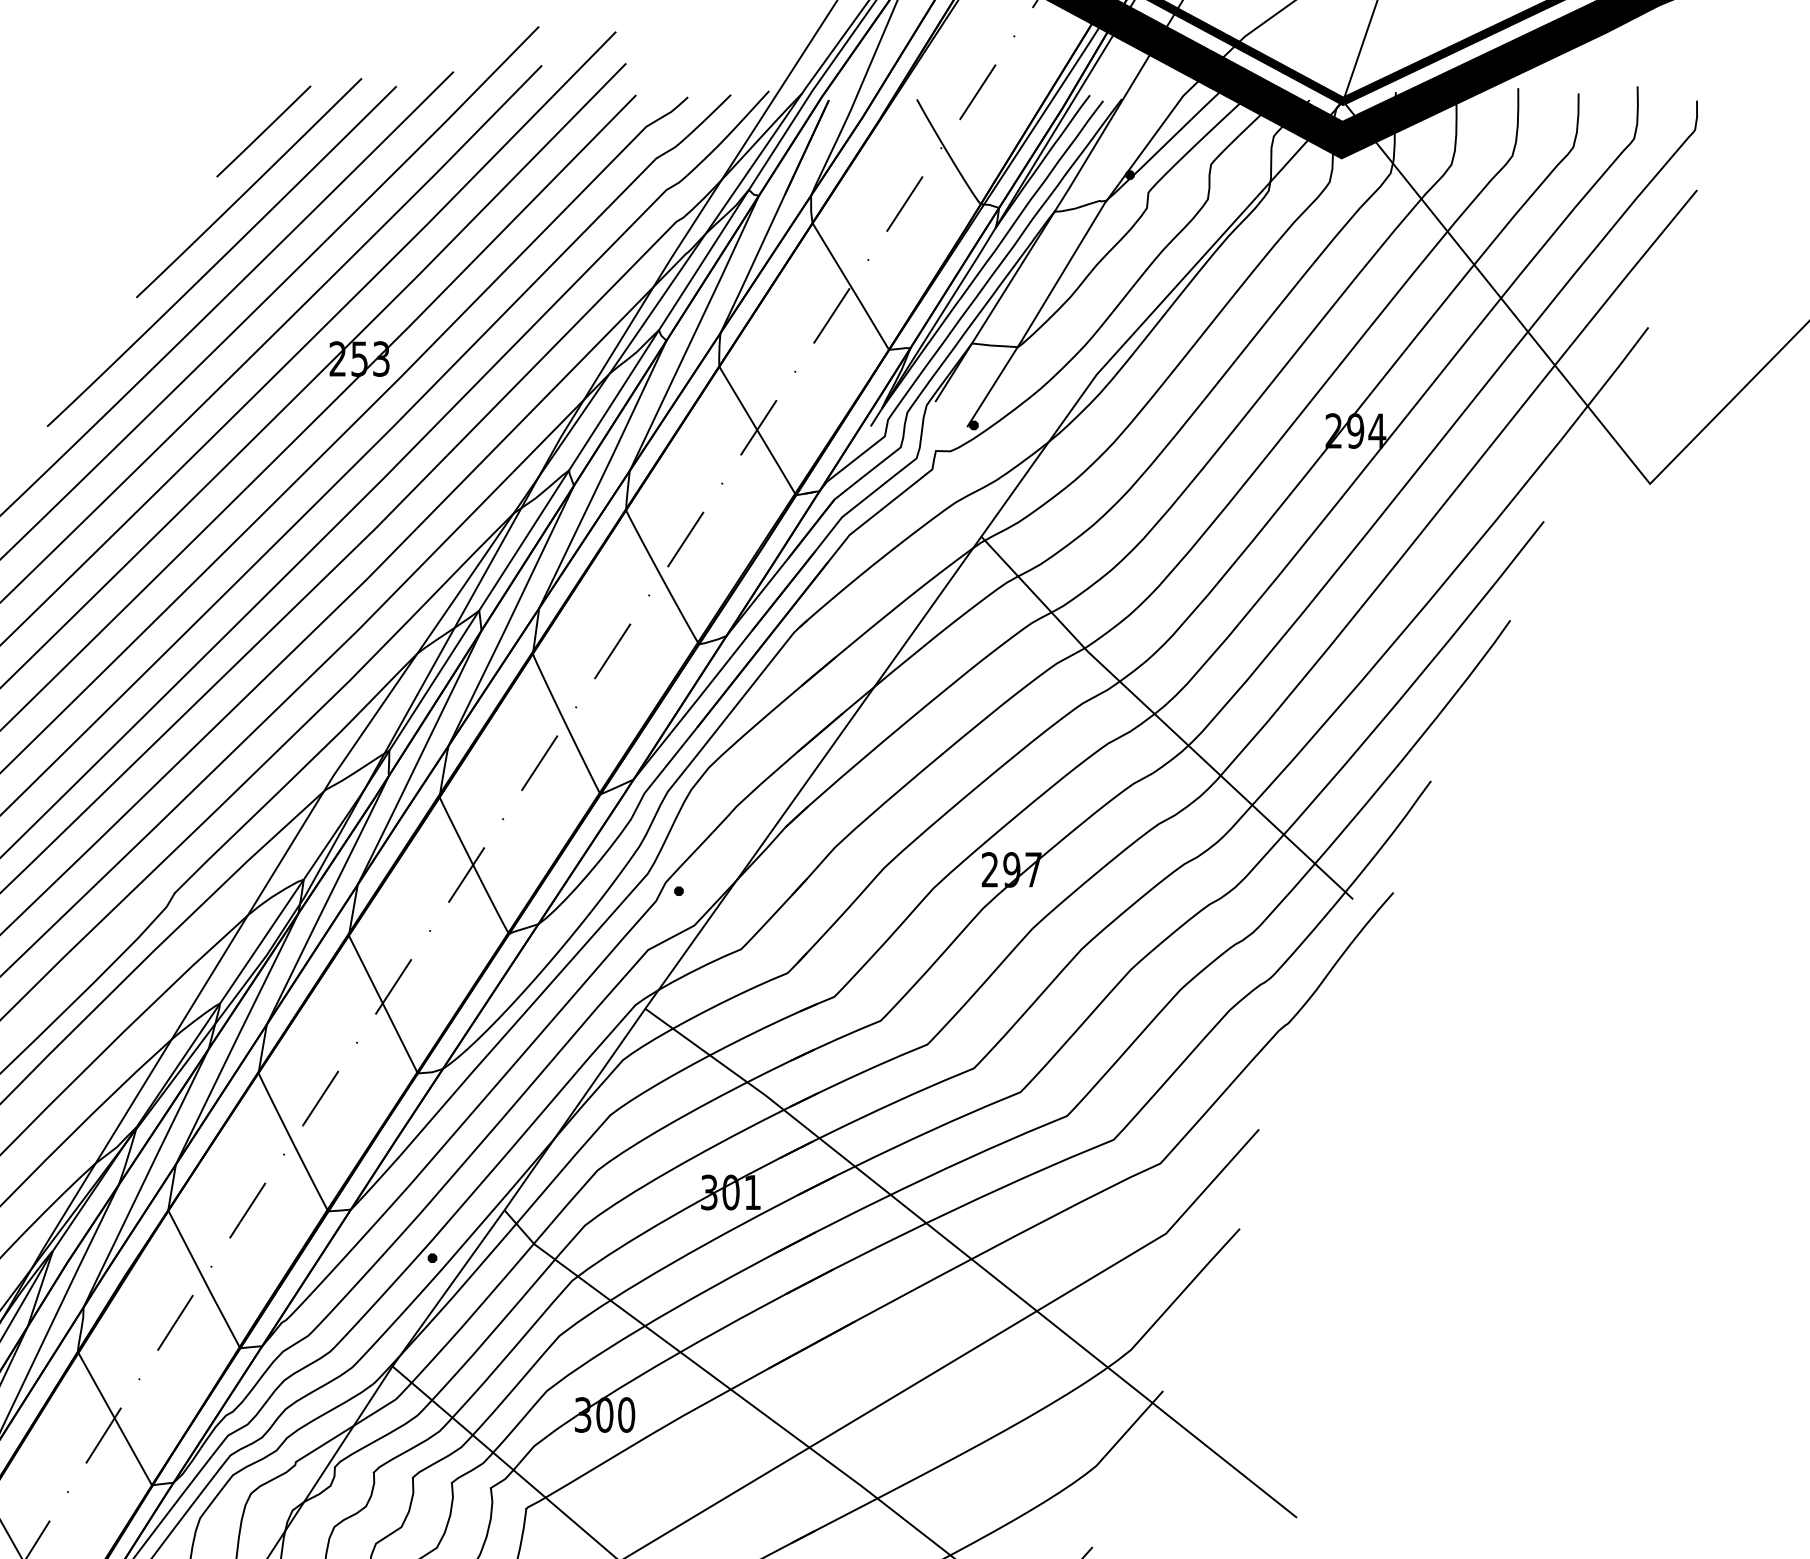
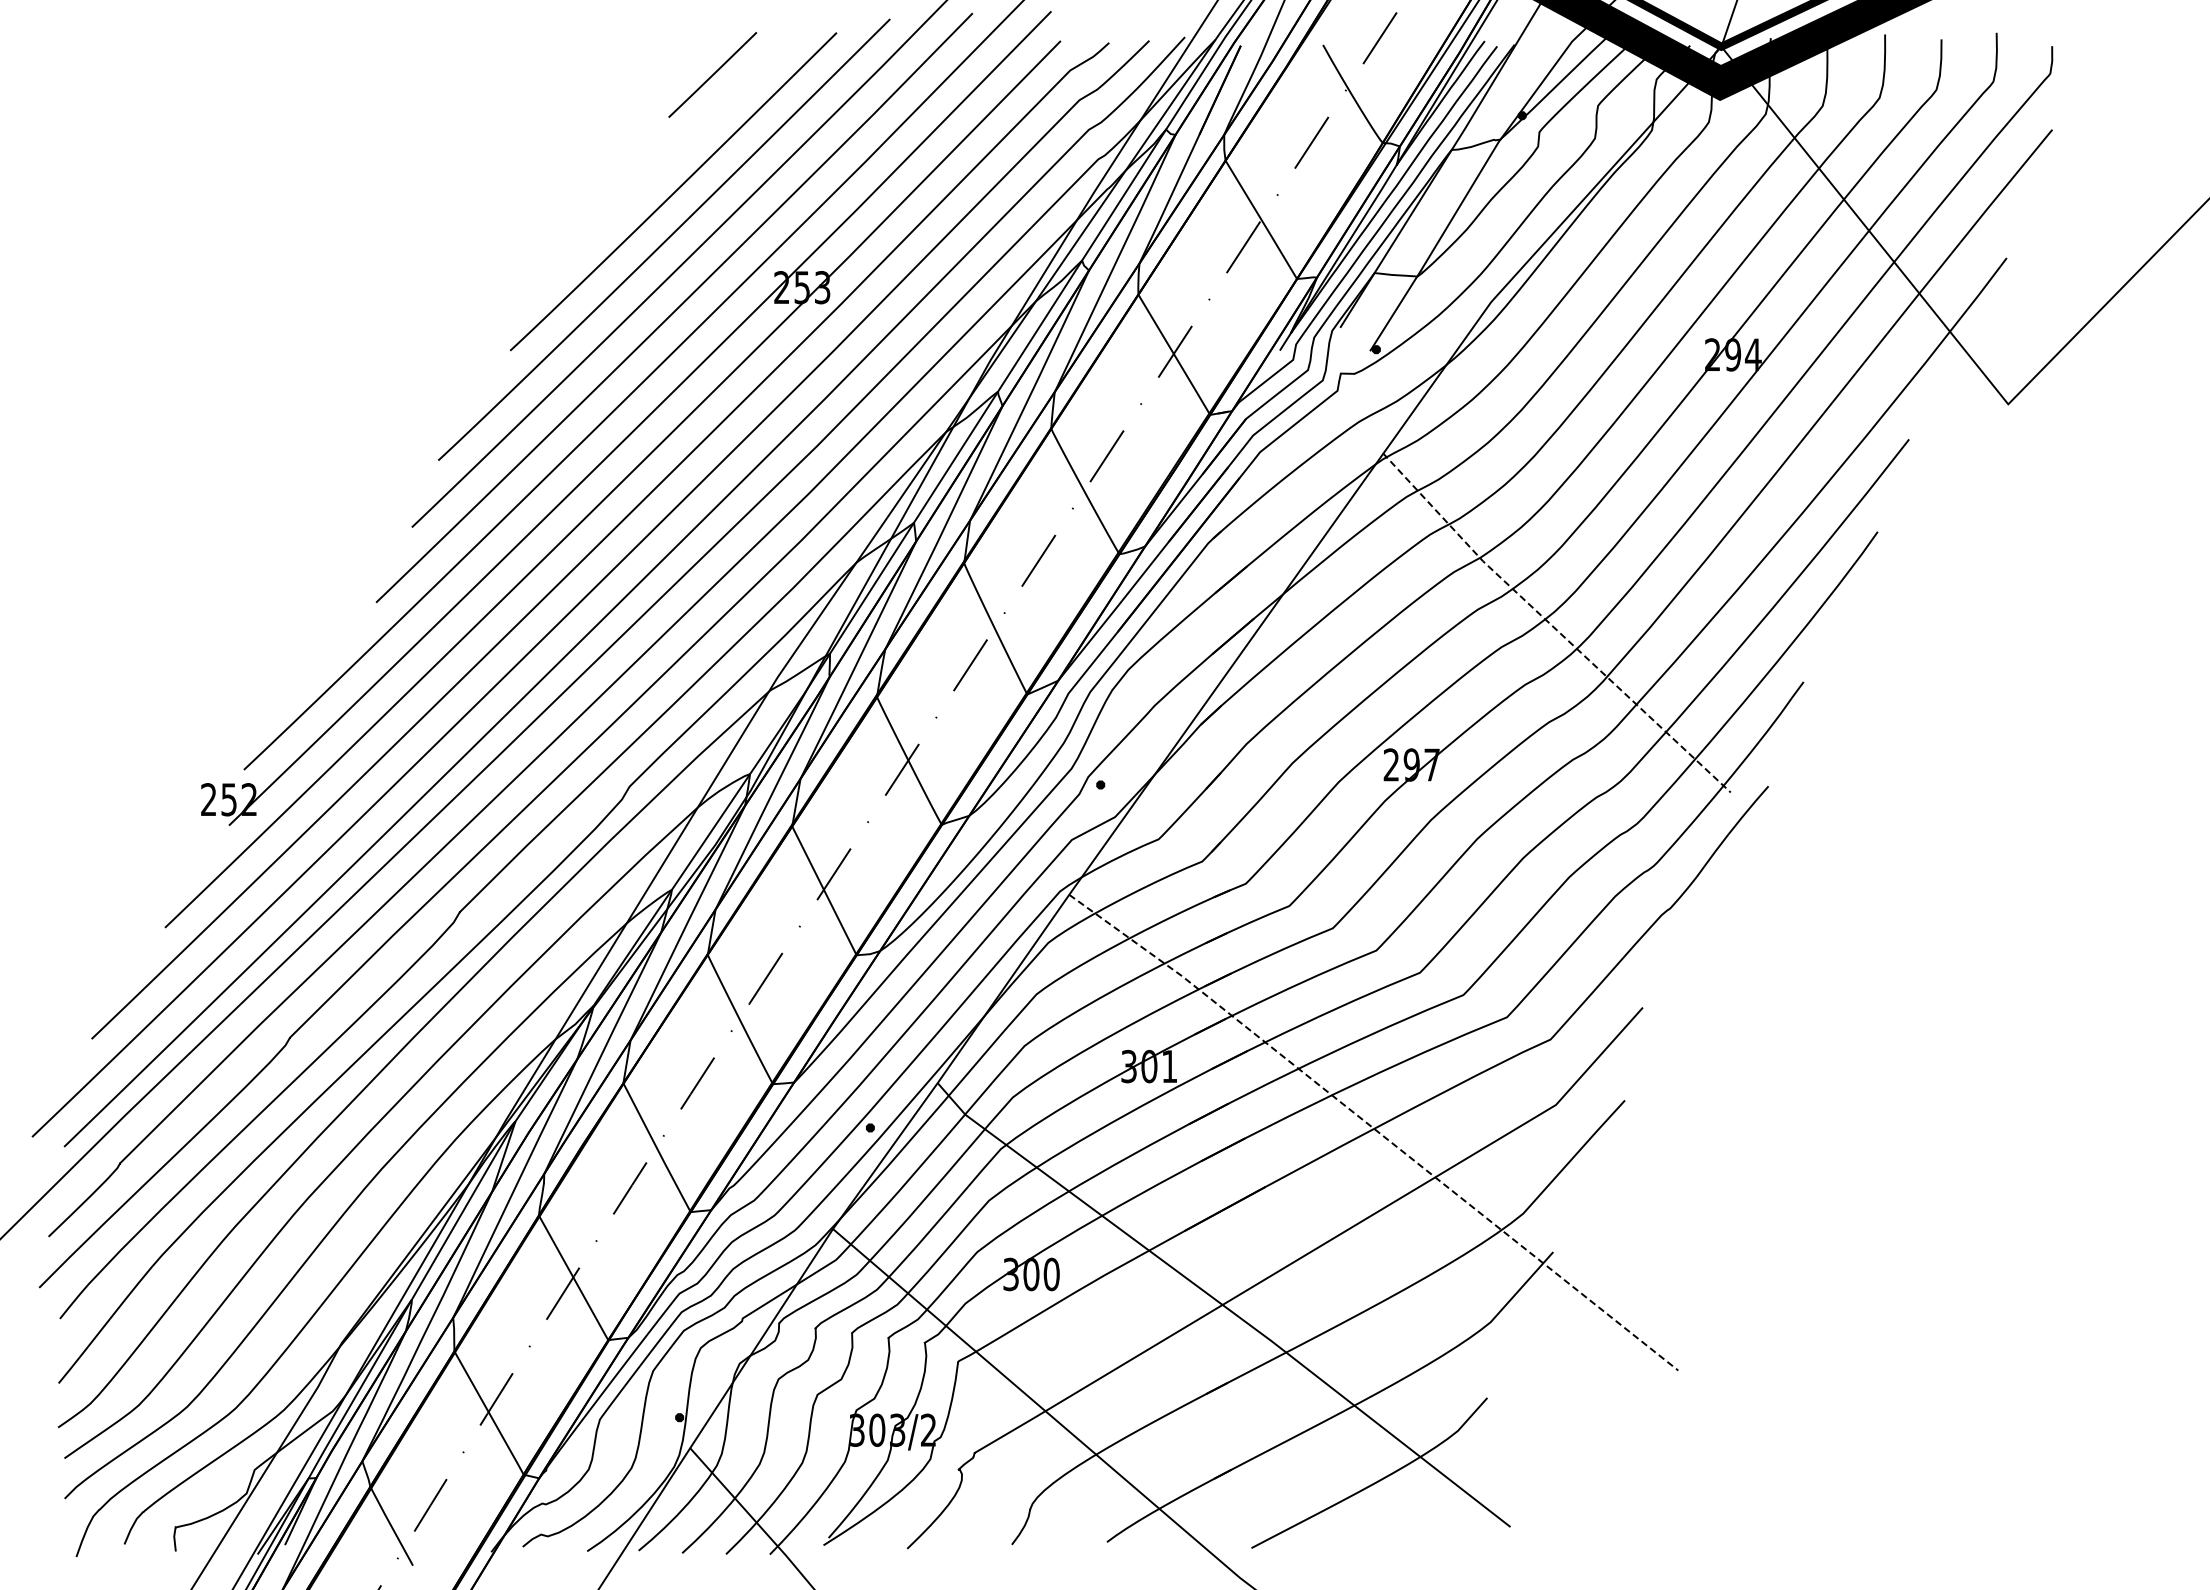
line: (248, 187) -> (698, 127), removed
line: (1162, 721) -> (1552, 626), solid -> dashed
line: (972, 1260) -> (1375, 1130), solid -> dashed

